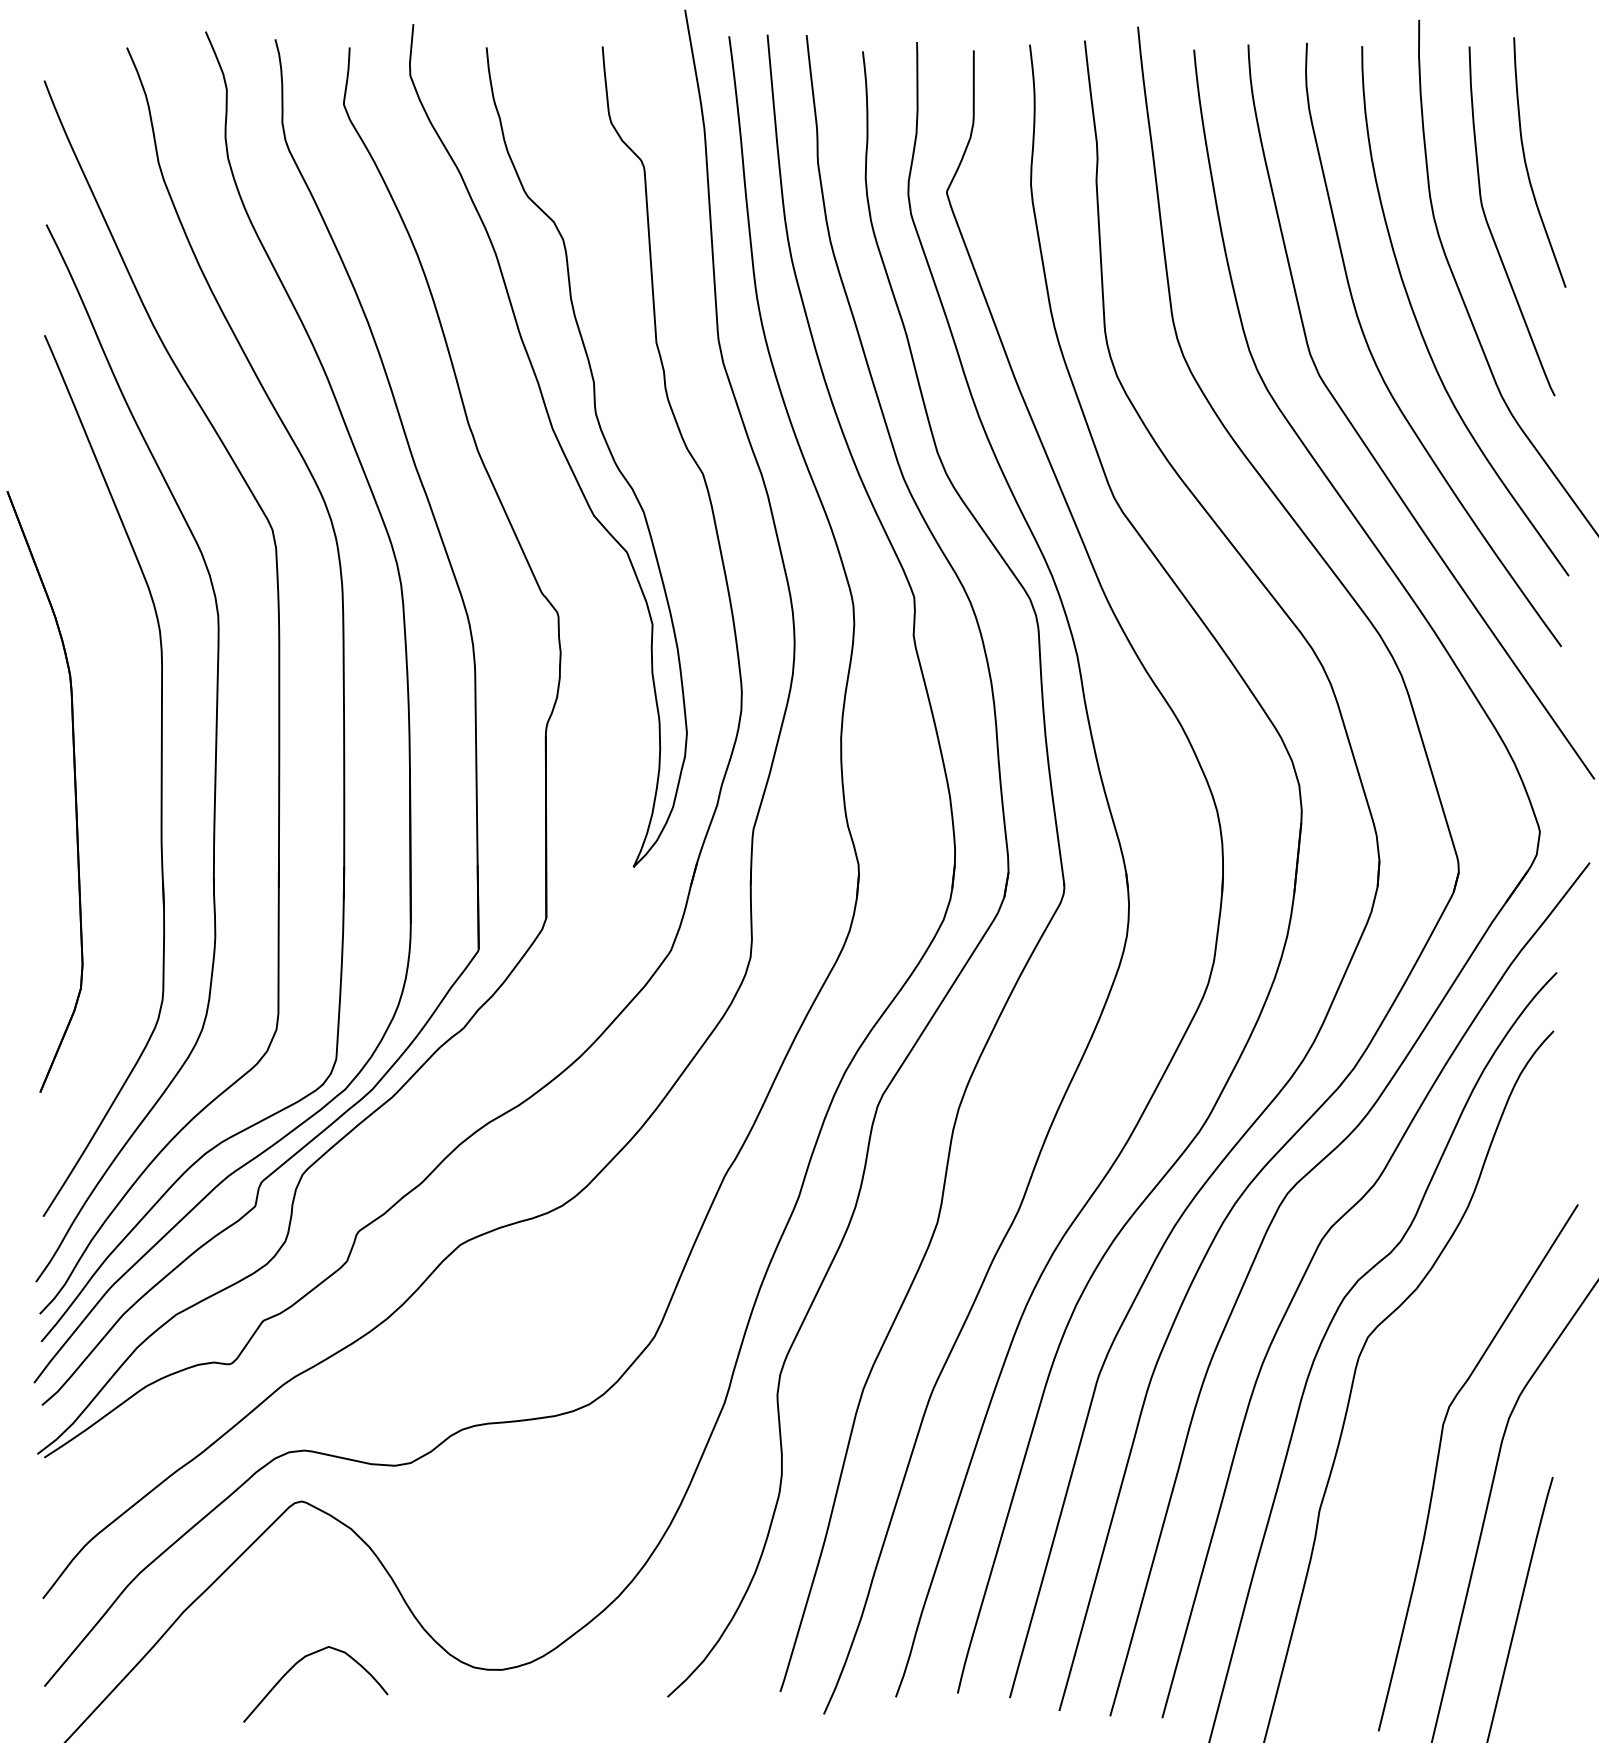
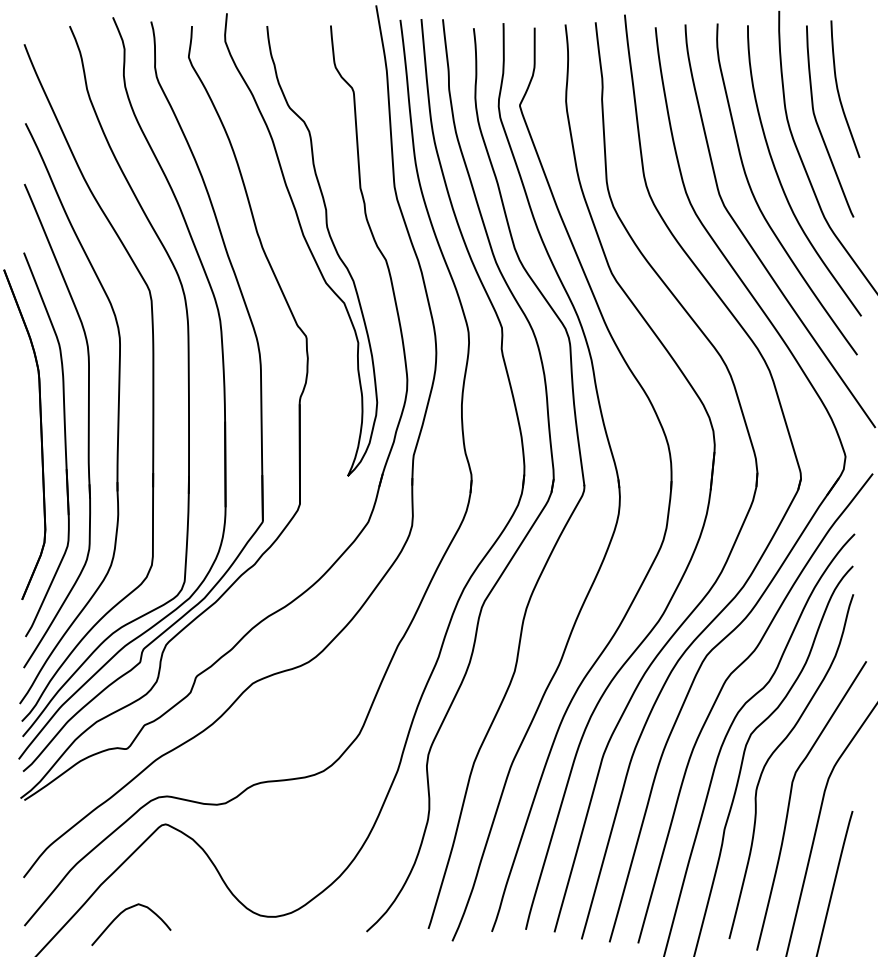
part: (117, 809) -> (64, 444), added
curve: (1408, 1374) -> (773, 754), added
curve: (299, 1663) -> (122, 913), moved

